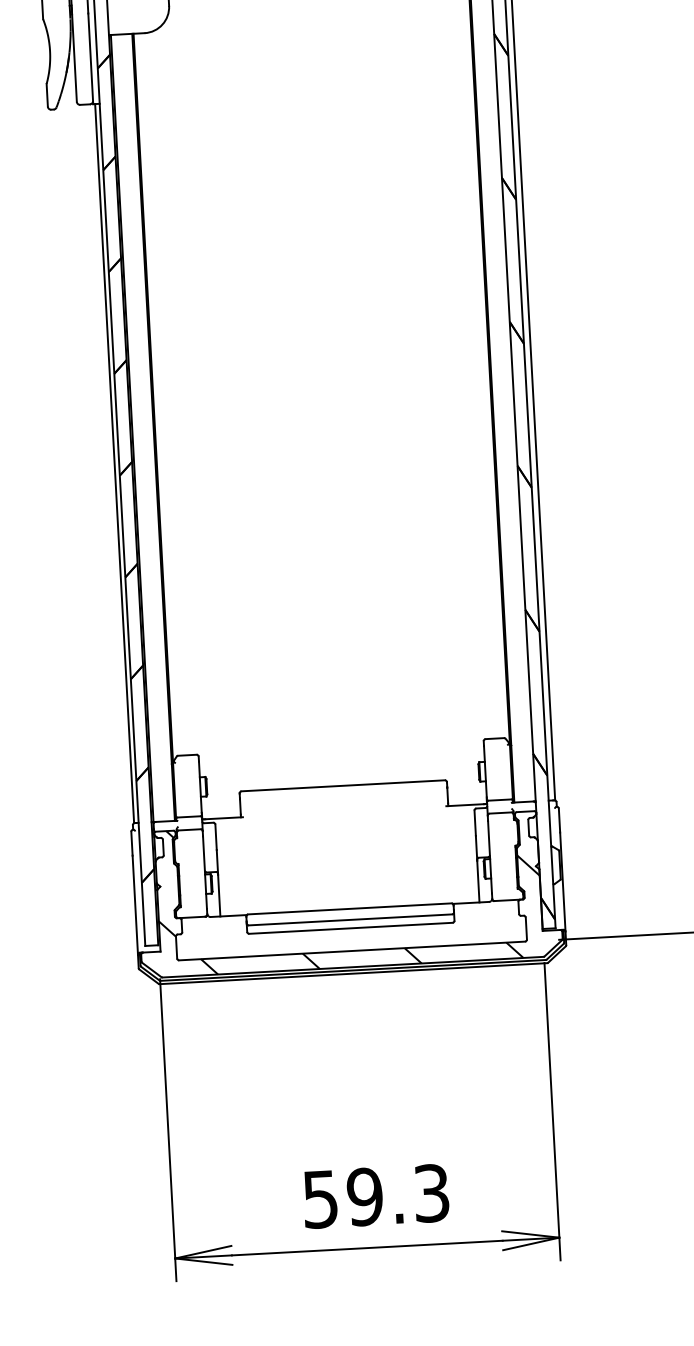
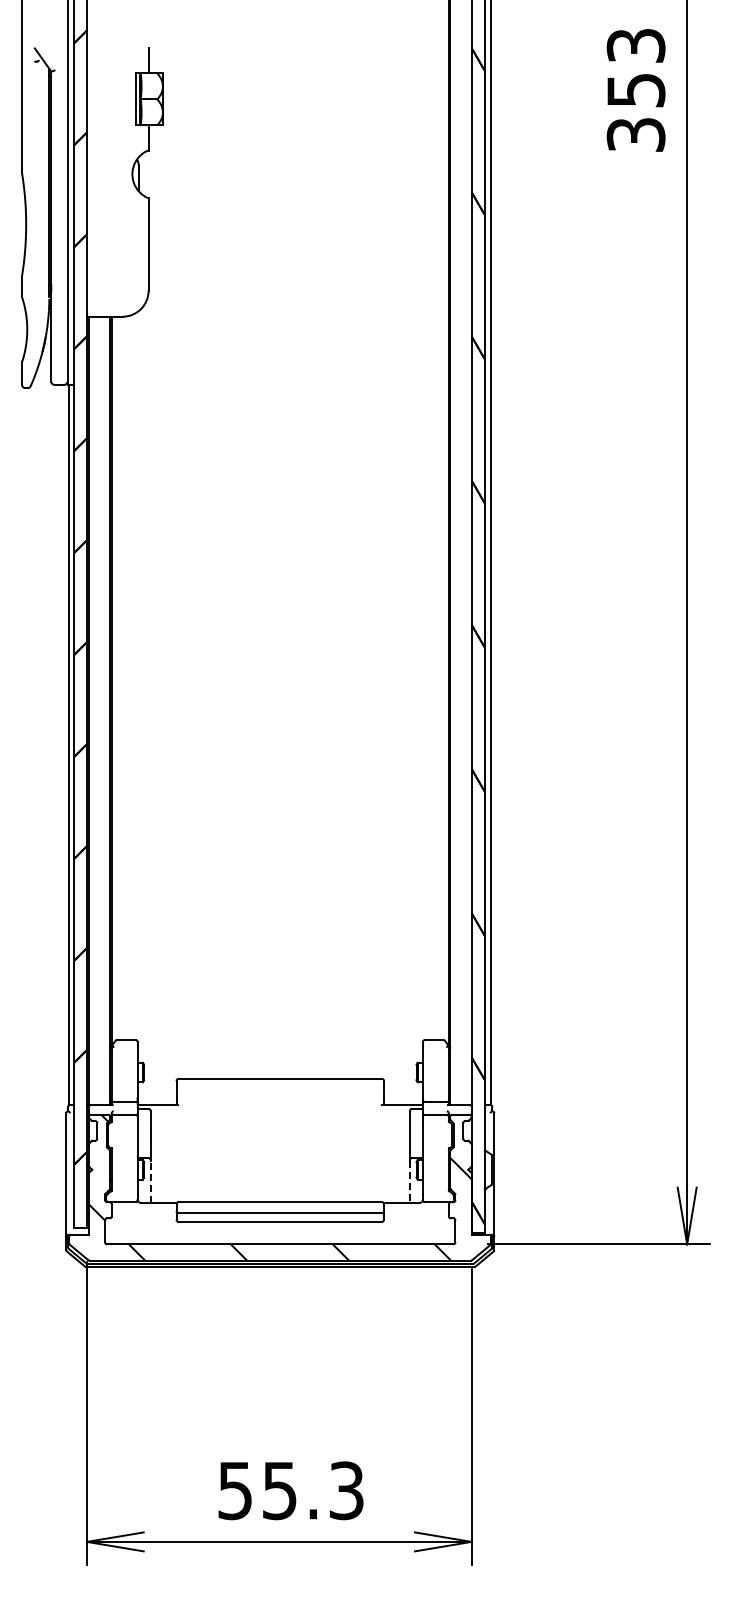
line: (478, 882) -> (410, 1182), solid -> dashed
line: (219, 896) -> (150, 1182), solid -> dashed
text: (364, 1196) -> (279, 1490), 59.3 -> 55.3

